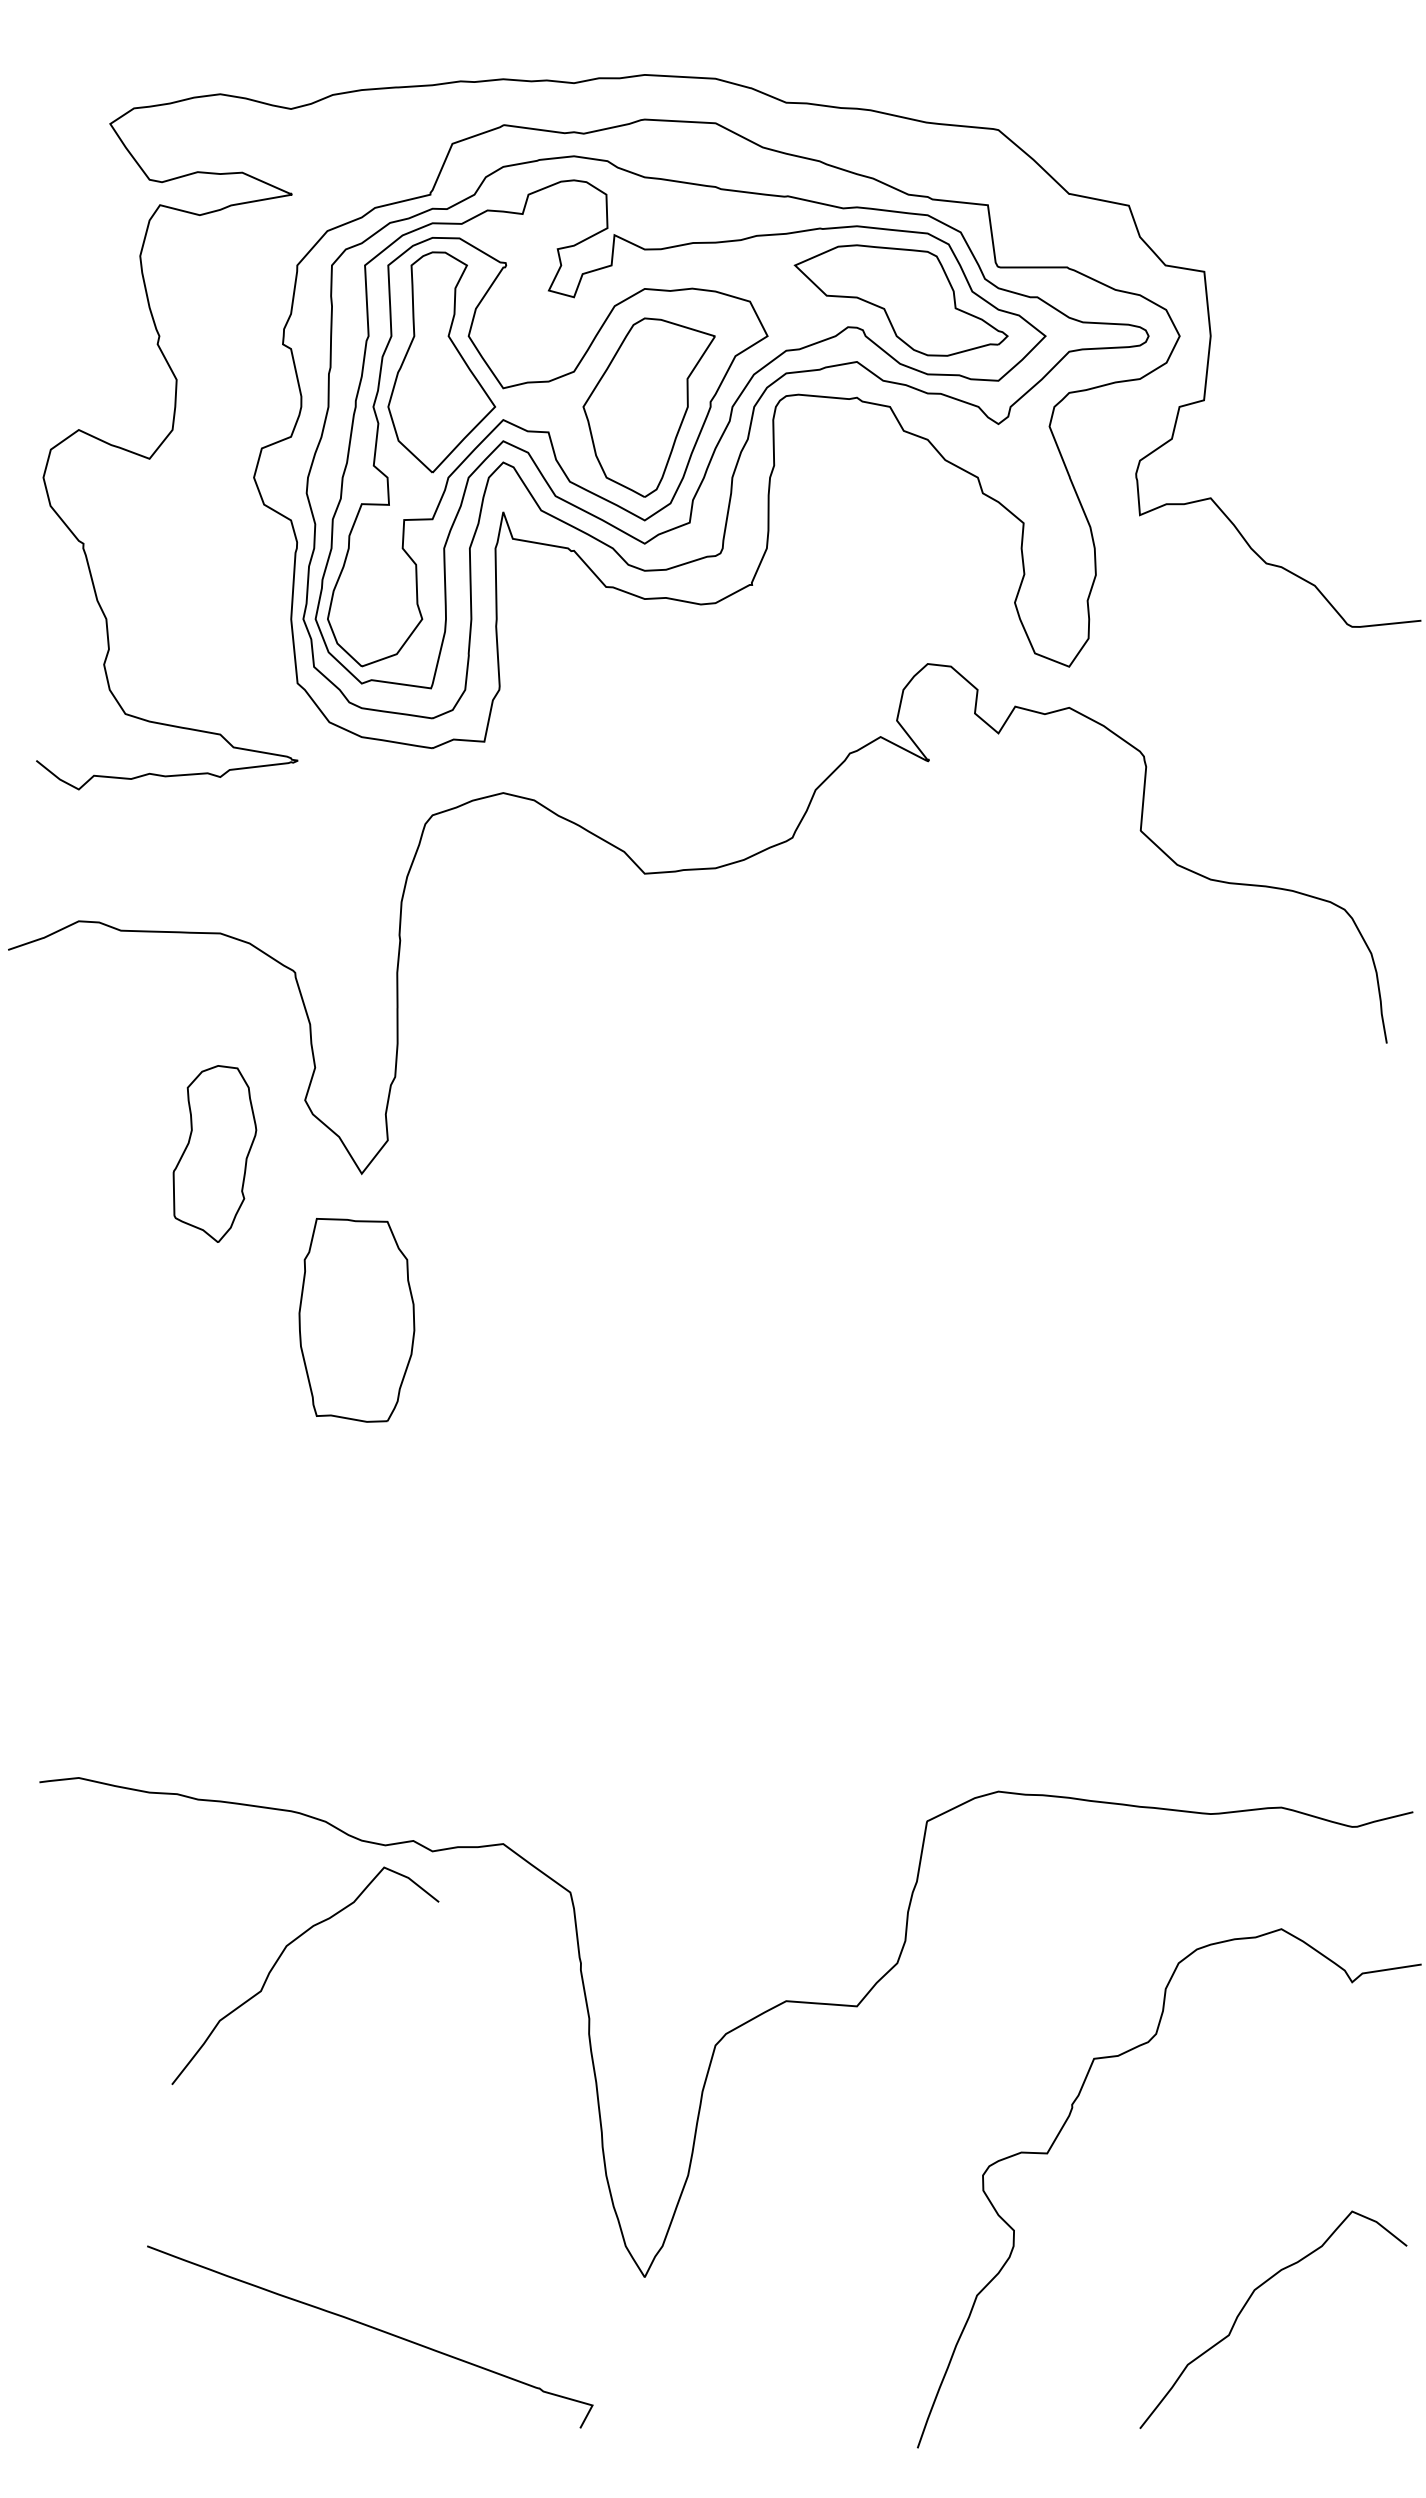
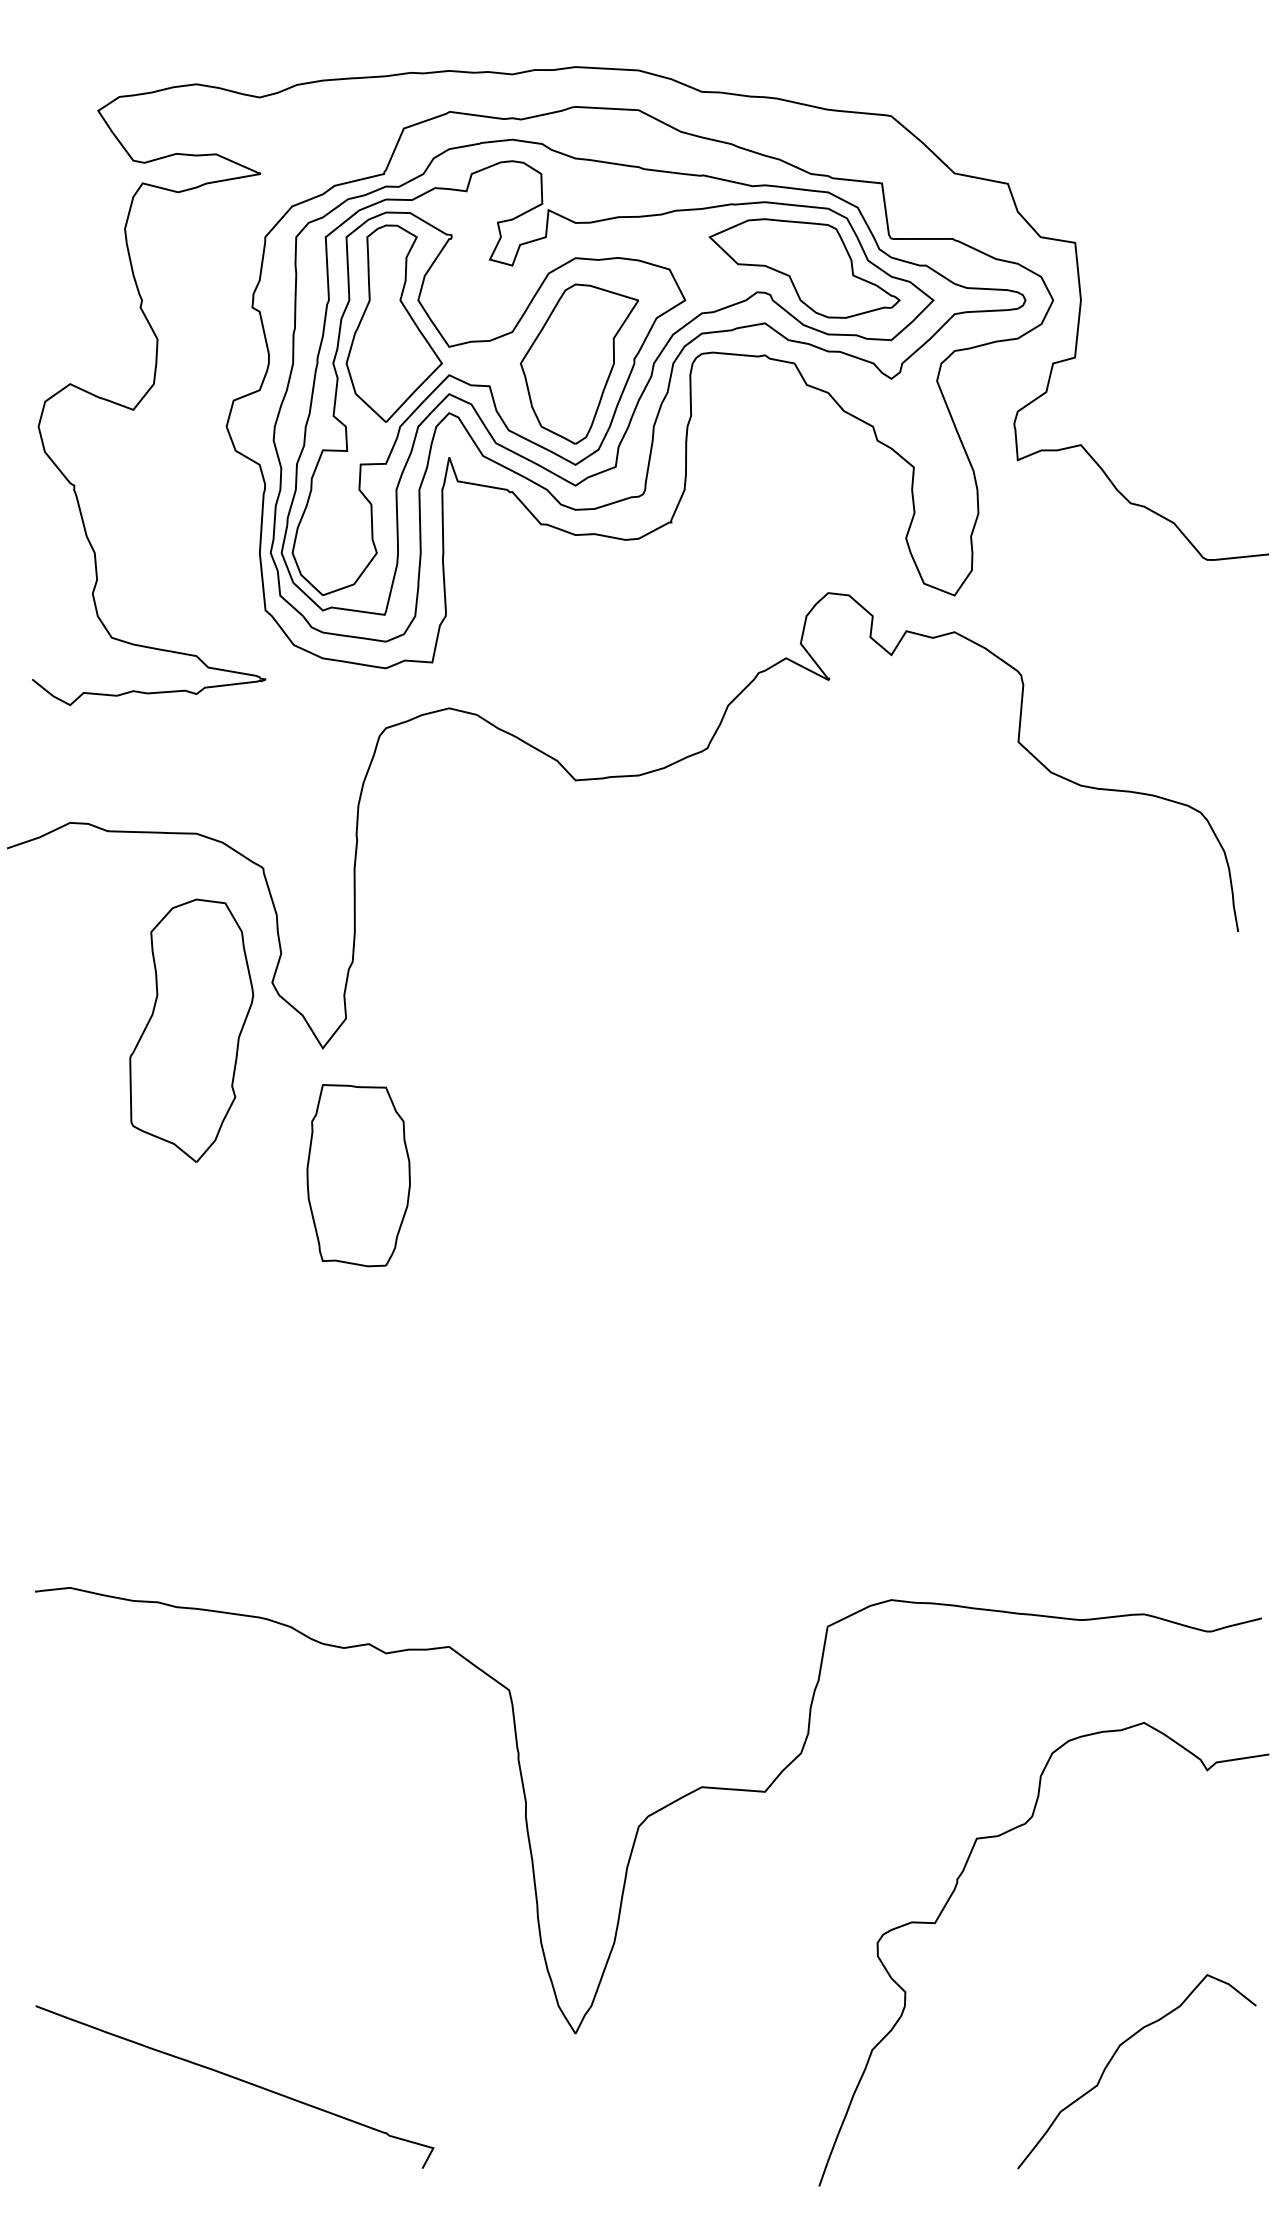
part: (214, 1153) -> (191, 1030), size x1.67
part: (356, 1320) -> (358, 1175), moved
curve: (279, 1959) -> (249, 1749), removed
curve: (371, 2328) -> (235, 2079), moved

